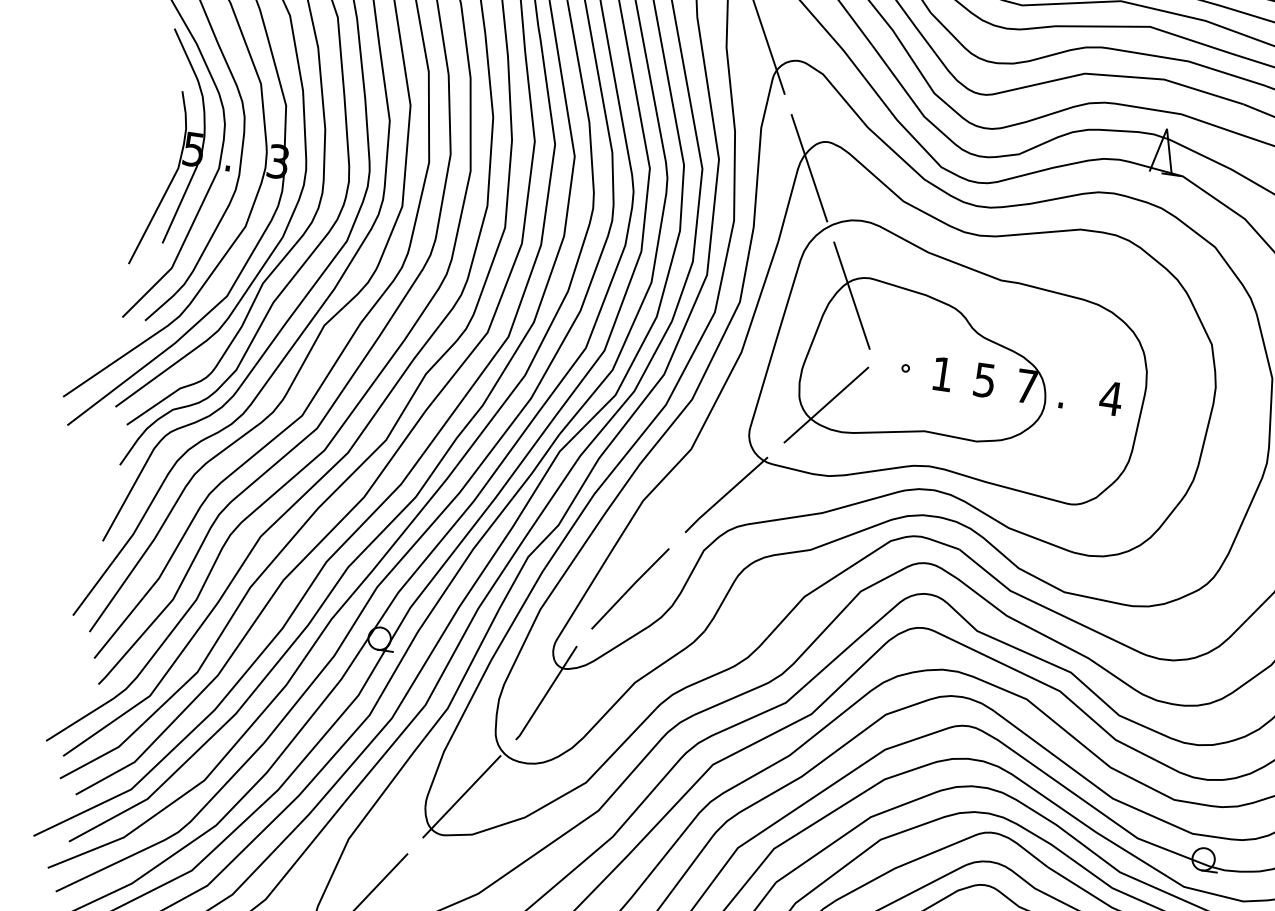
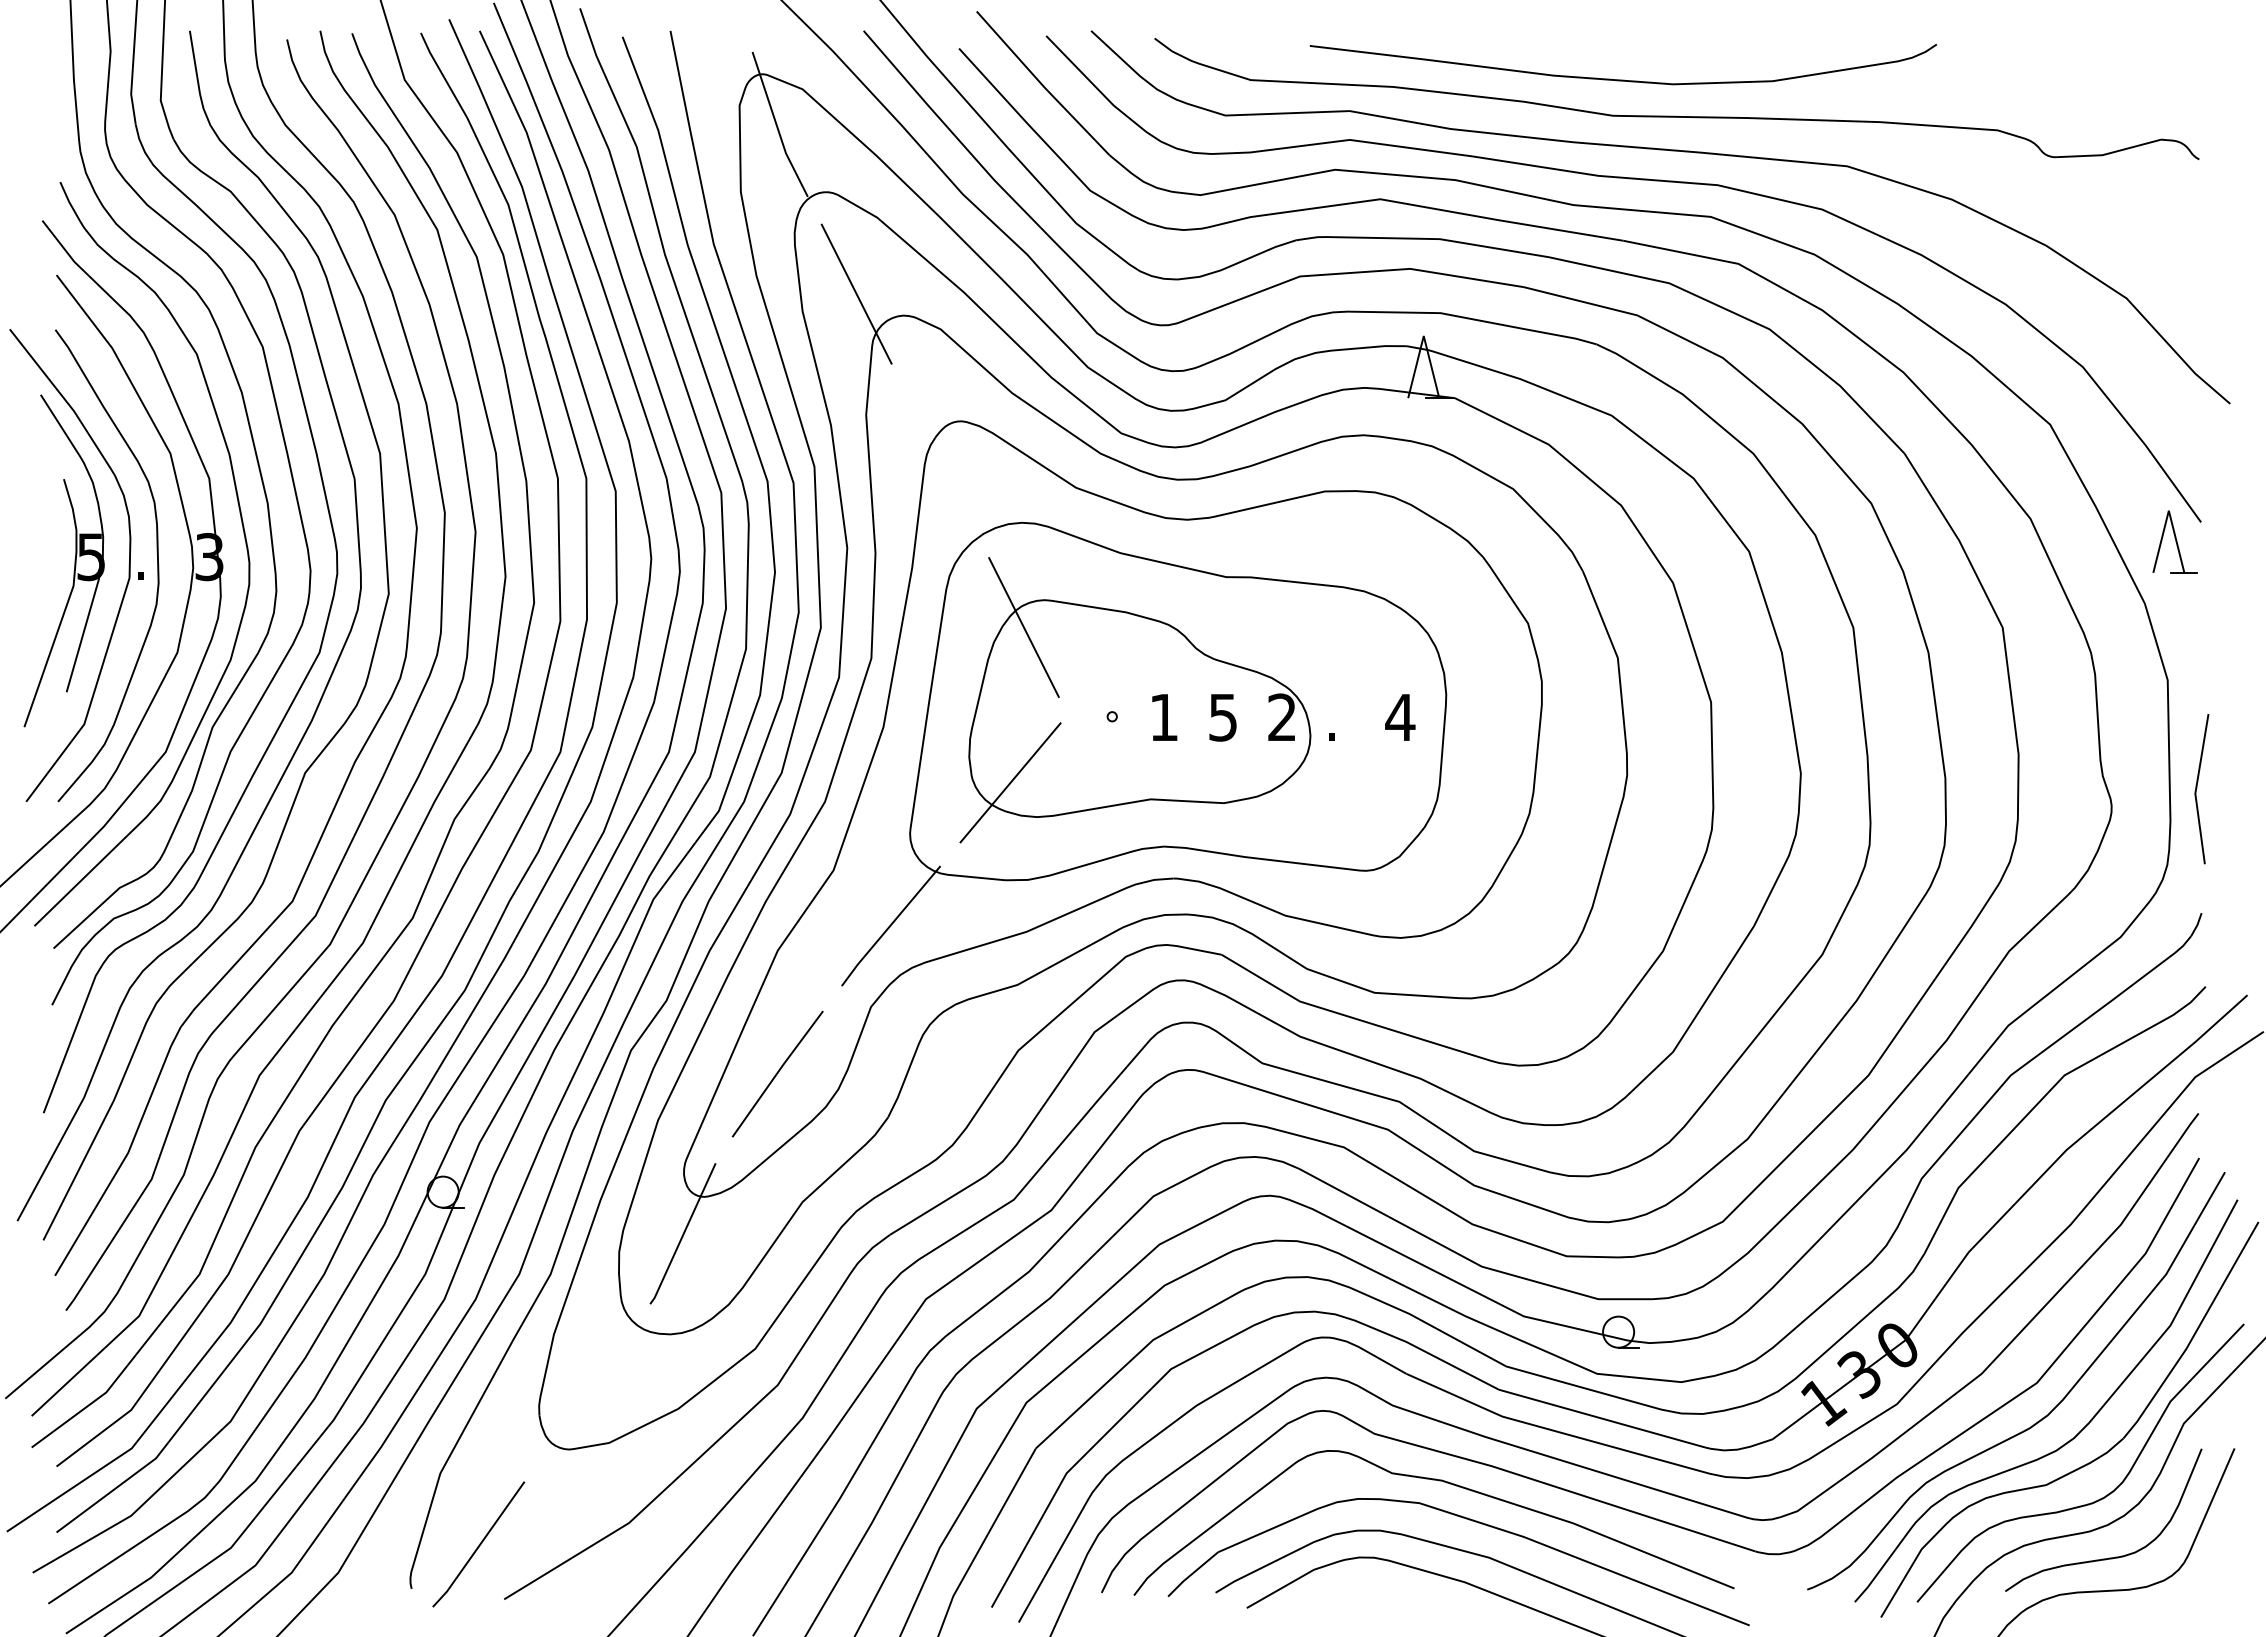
line: (809, 167) -> (940, 460), removed
text: (1026, 385) -> (1281, 716), 7 -> 2
line: (462, 796) -> (587, 1392), removed

